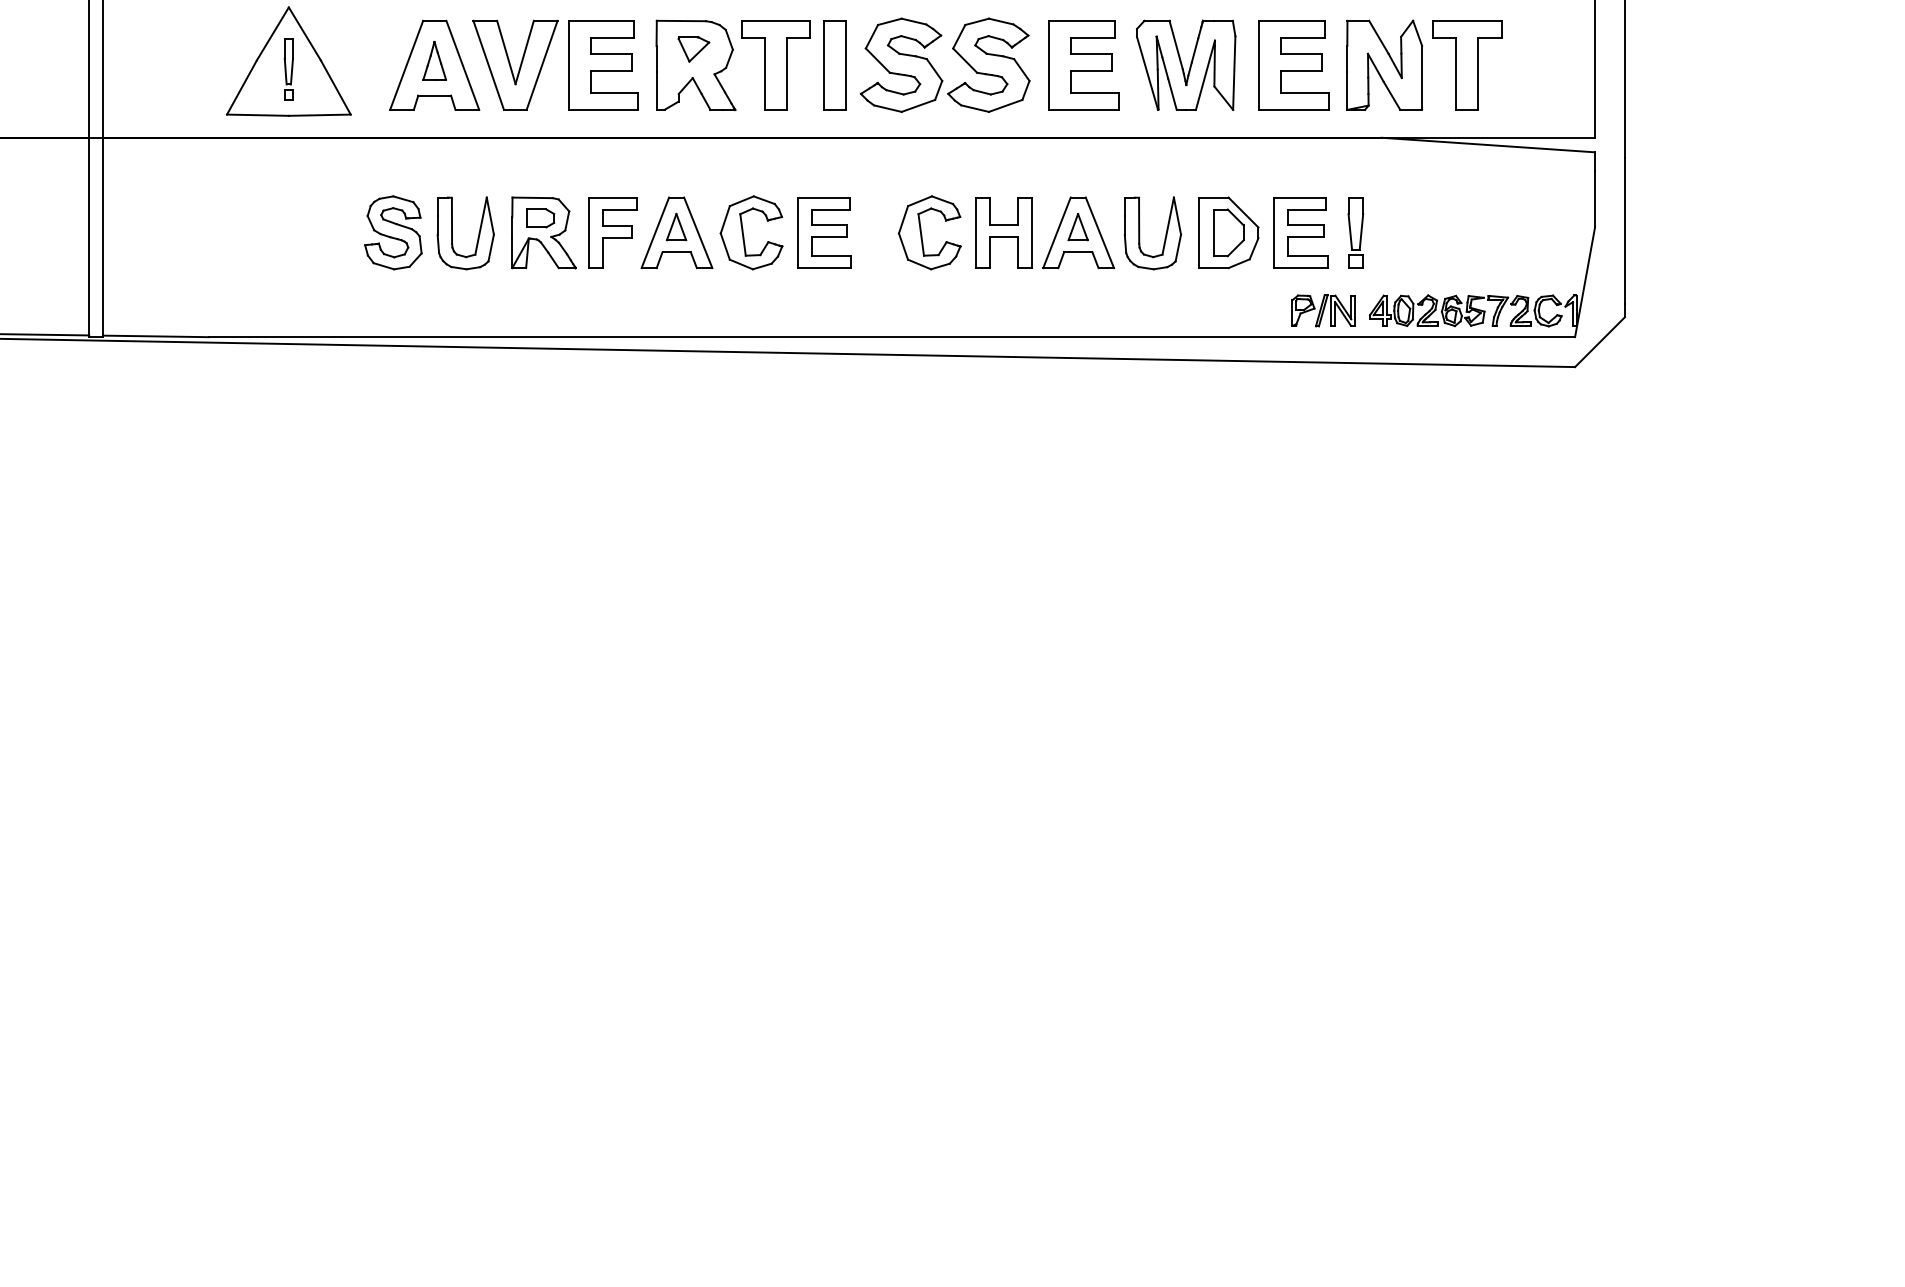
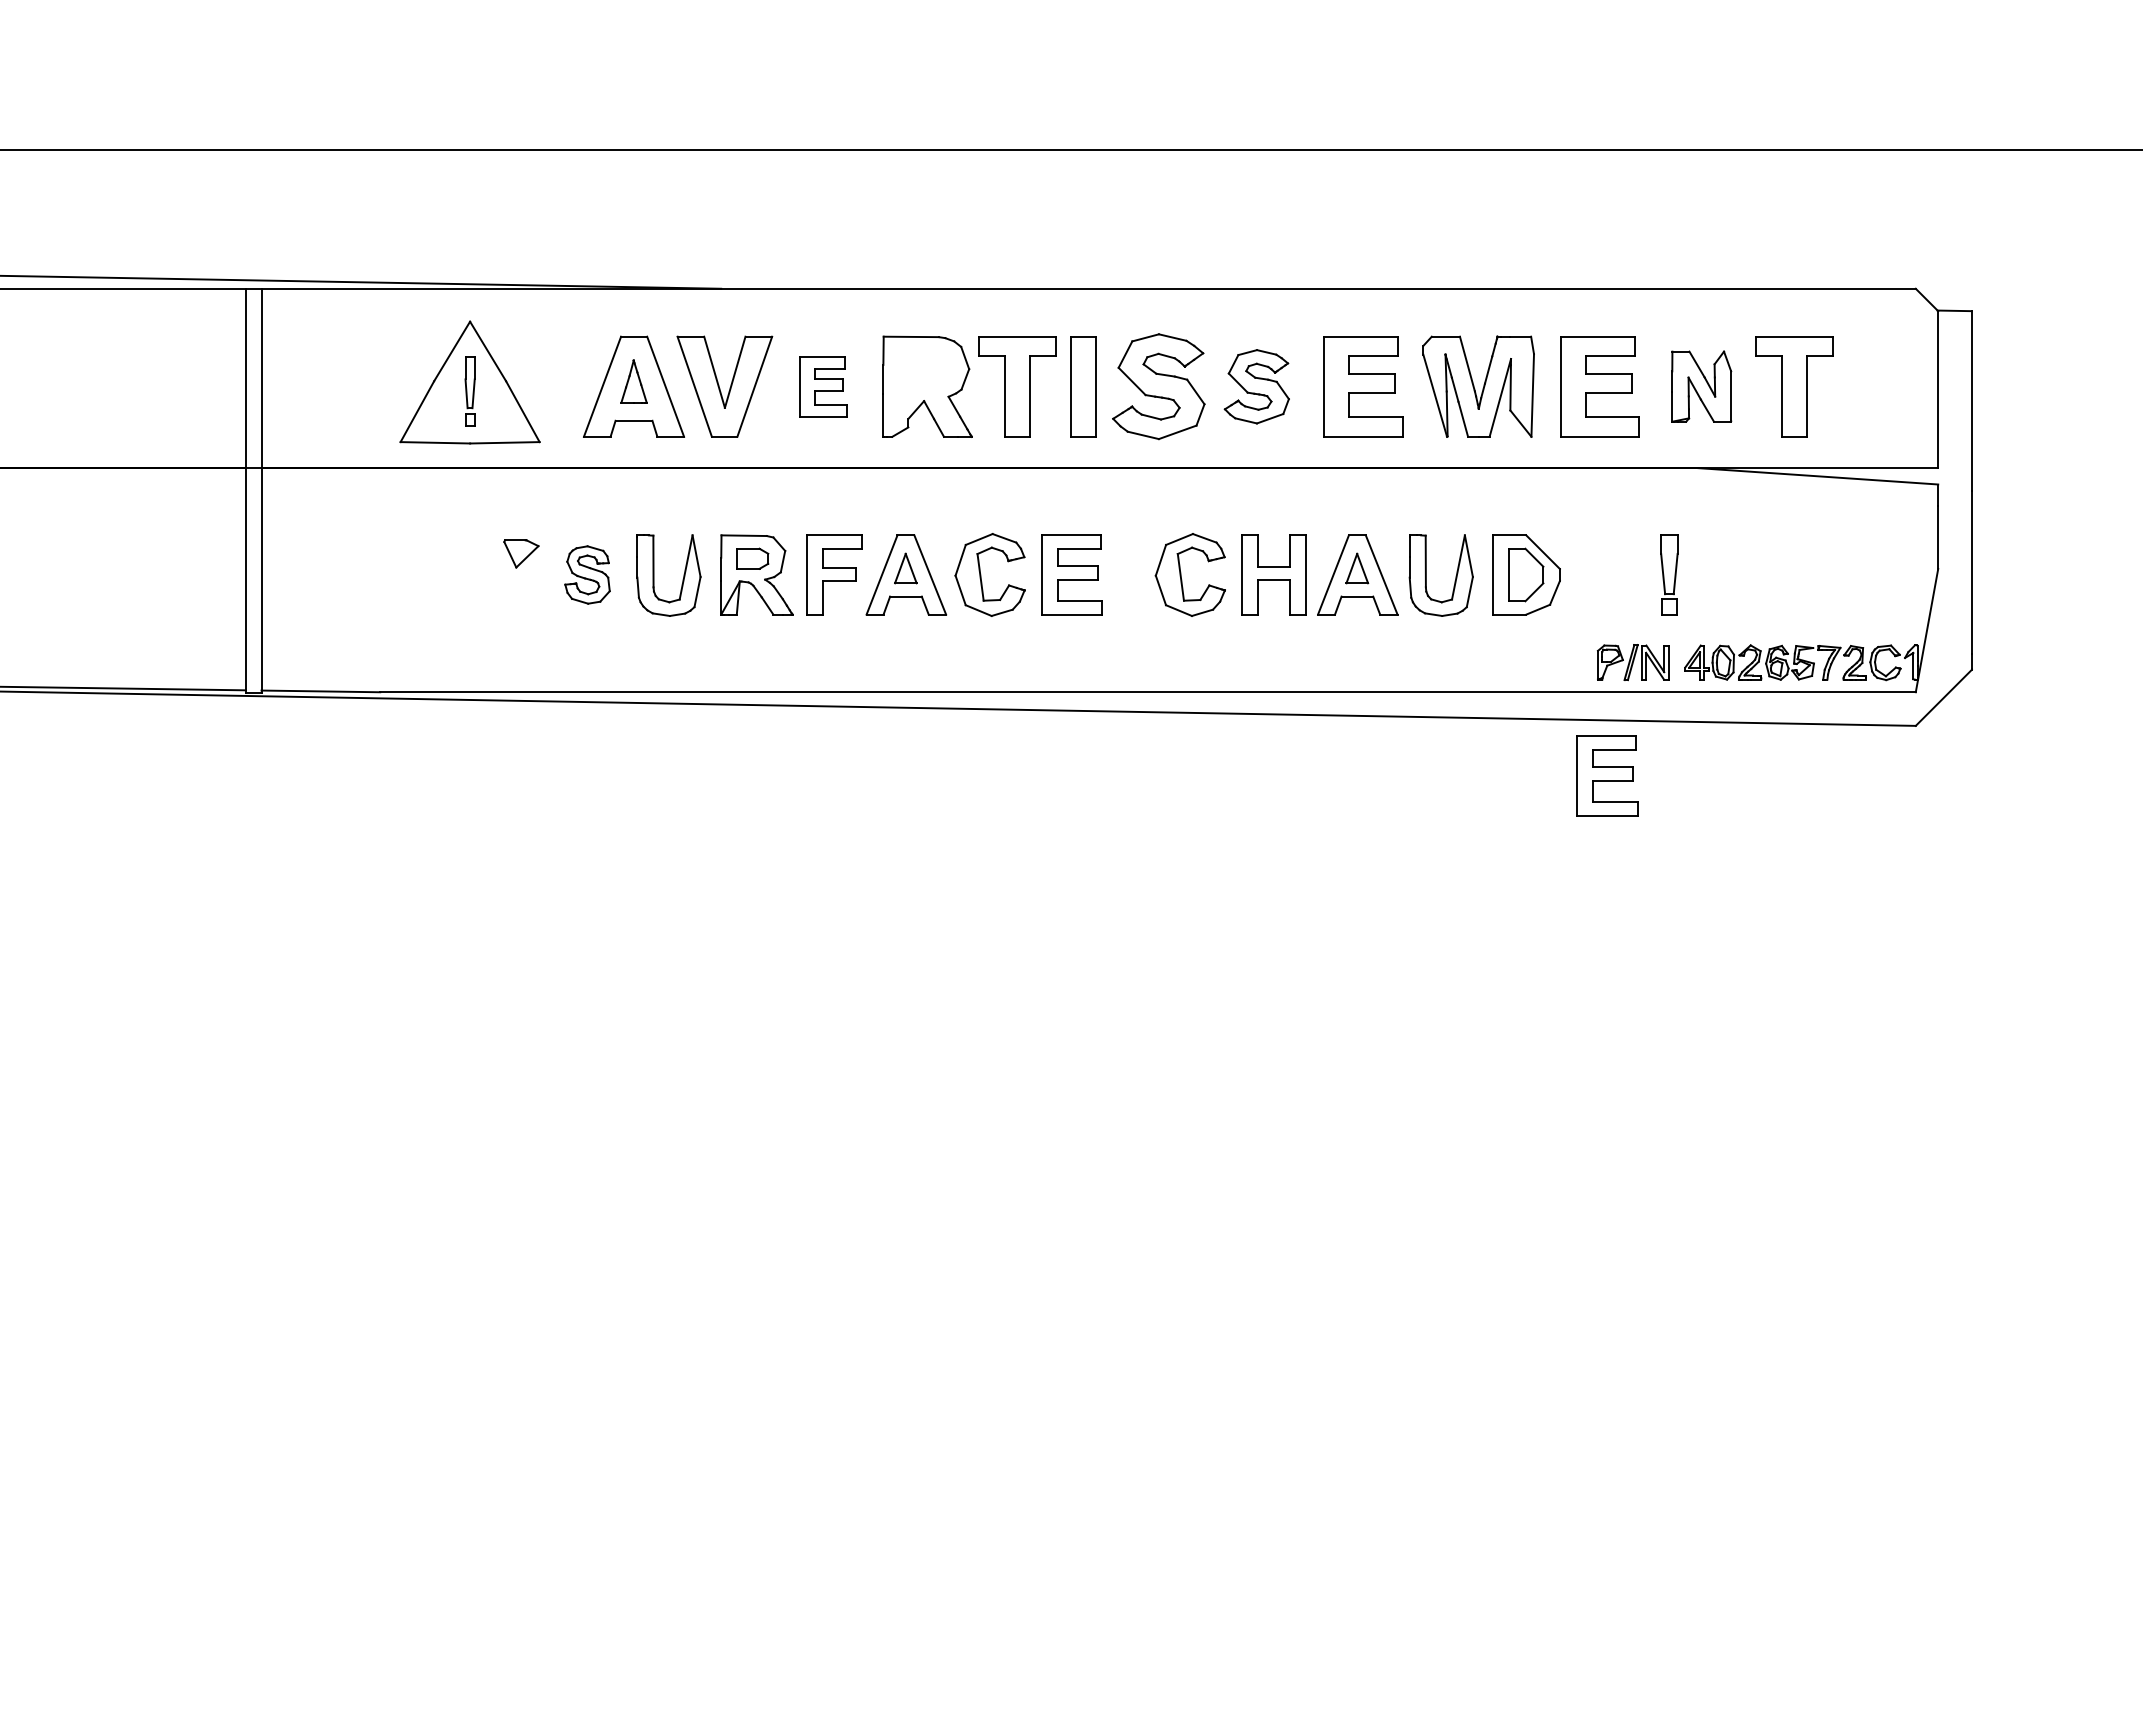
part: (694, 49) -> (521, 553), moved
part: (603, 65) -> (823, 386), size x0.6
part: (988, 65) -> (1256, 386), size x0.7
part: (1384, 65) -> (1701, 386), size x0.7
part: (393, 232) -> (587, 574), size x0.7
part: (1300, 232) -> (1607, 775), moved

